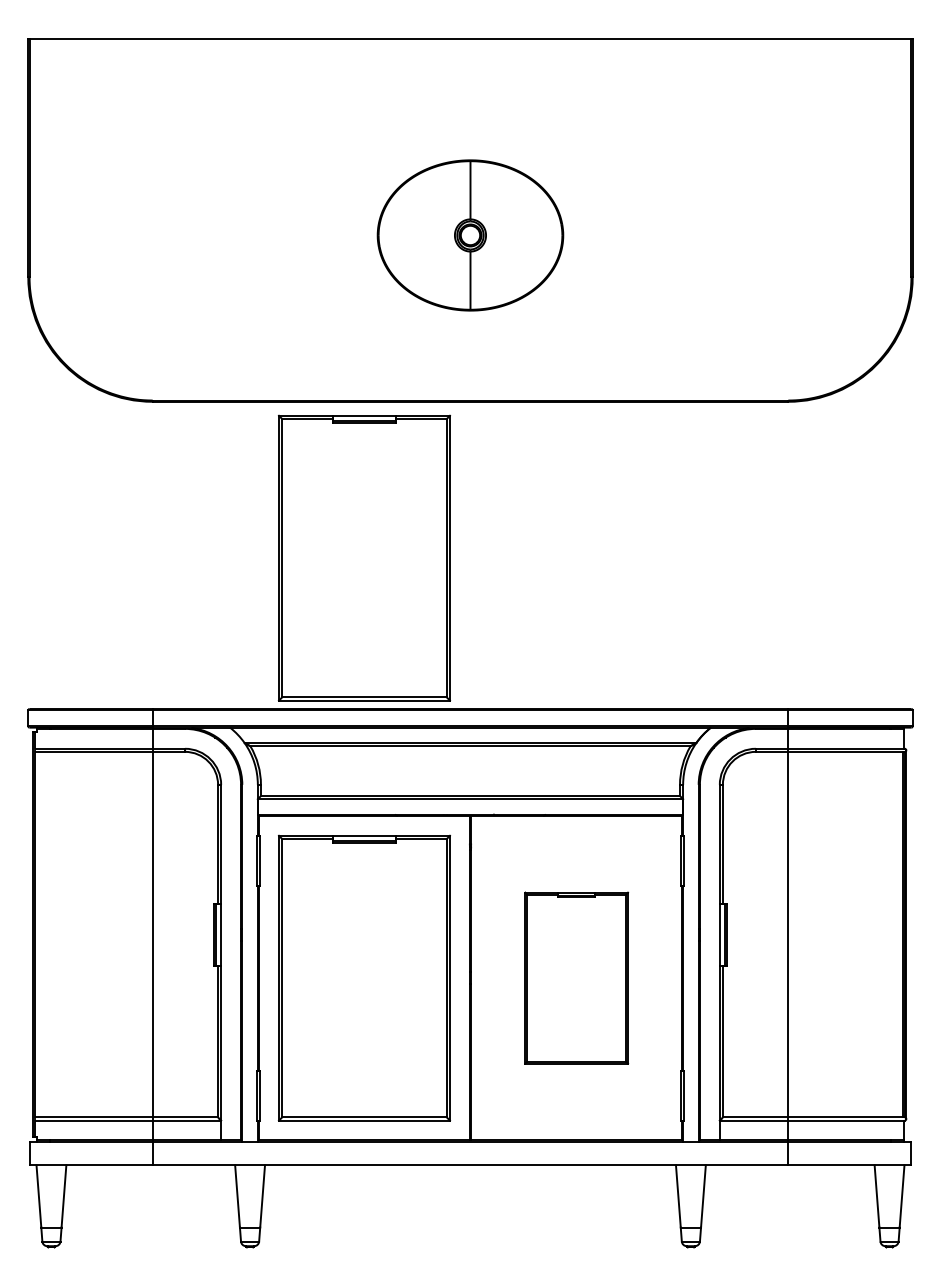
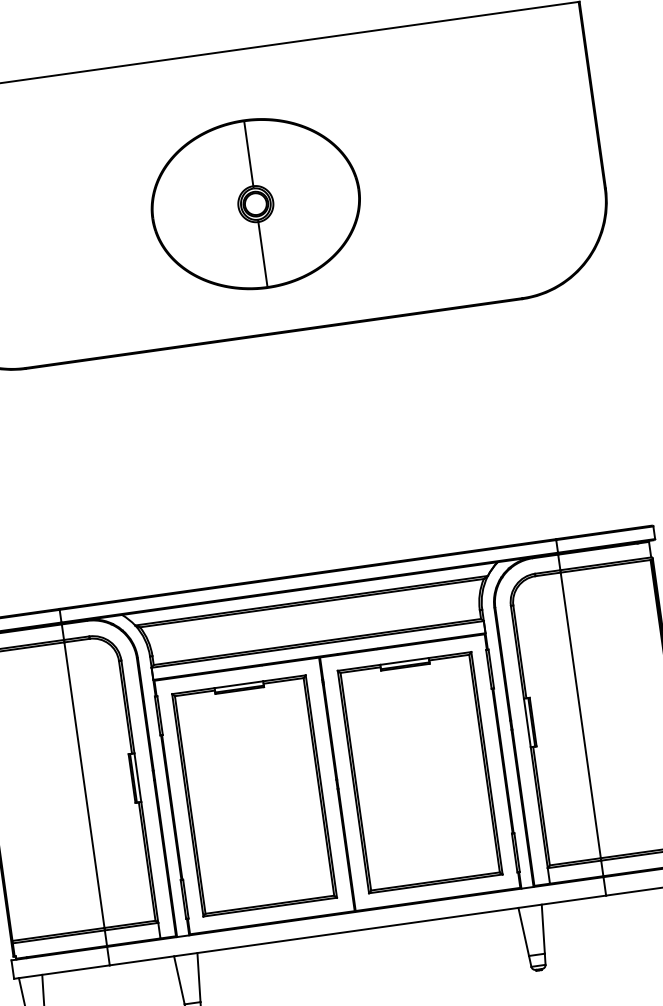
part: (470, 235) -> (255, 204), size x1.43
part: (364, 557) -> (208, 467), removed
part: (576, 977) -> (420, 772), size x1.67

